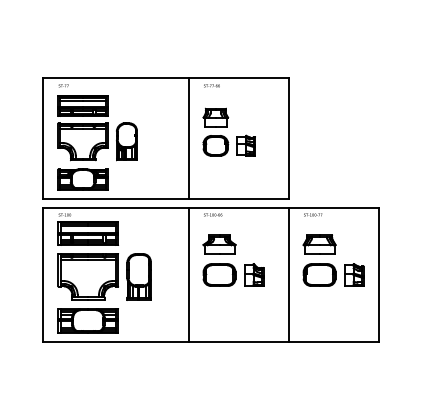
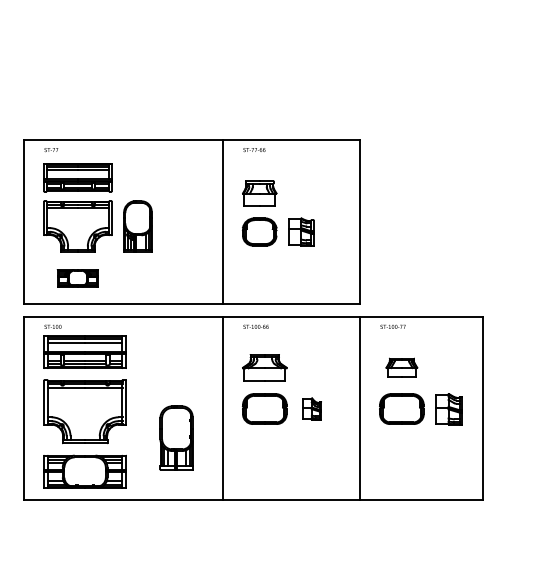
part: (82, 179) -> (77, 278), size x0.6
part: (319, 244) -> (401, 367), size x0.7
part: (254, 274) -> (312, 408), size x0.7
part: (138, 276) -> (175, 437), moved

